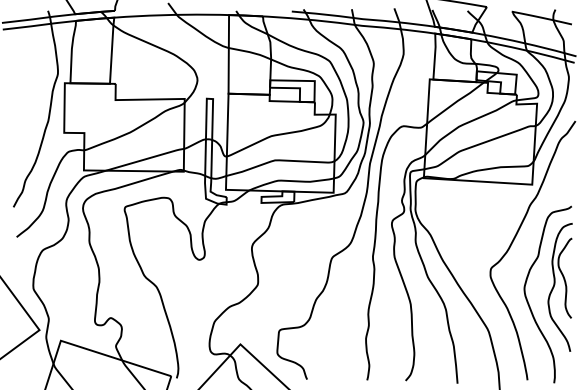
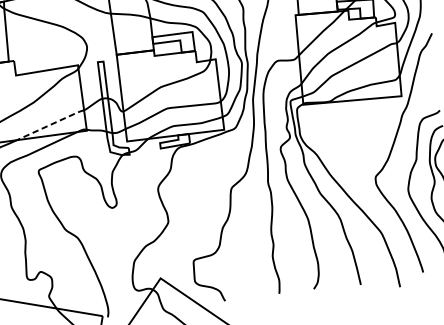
line: (145, 159) -> (50, 124), solid -> dashed

